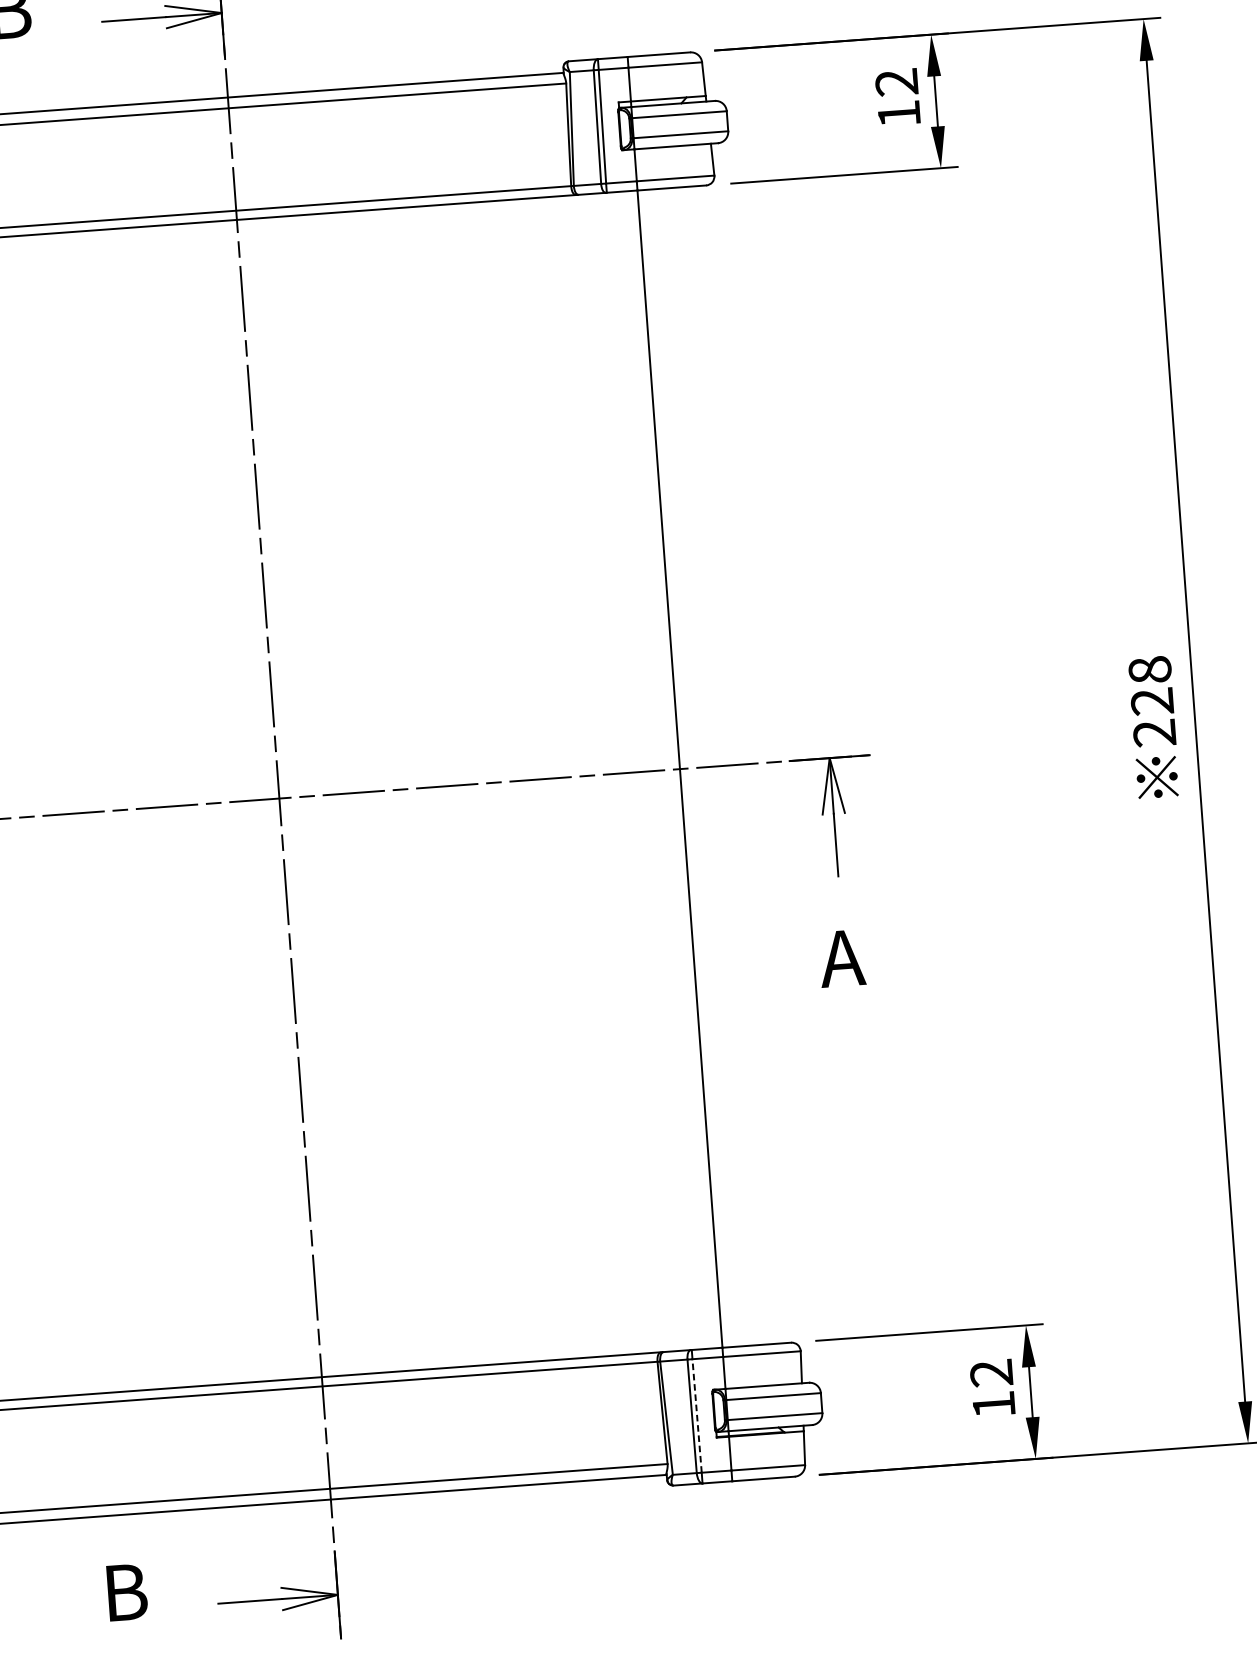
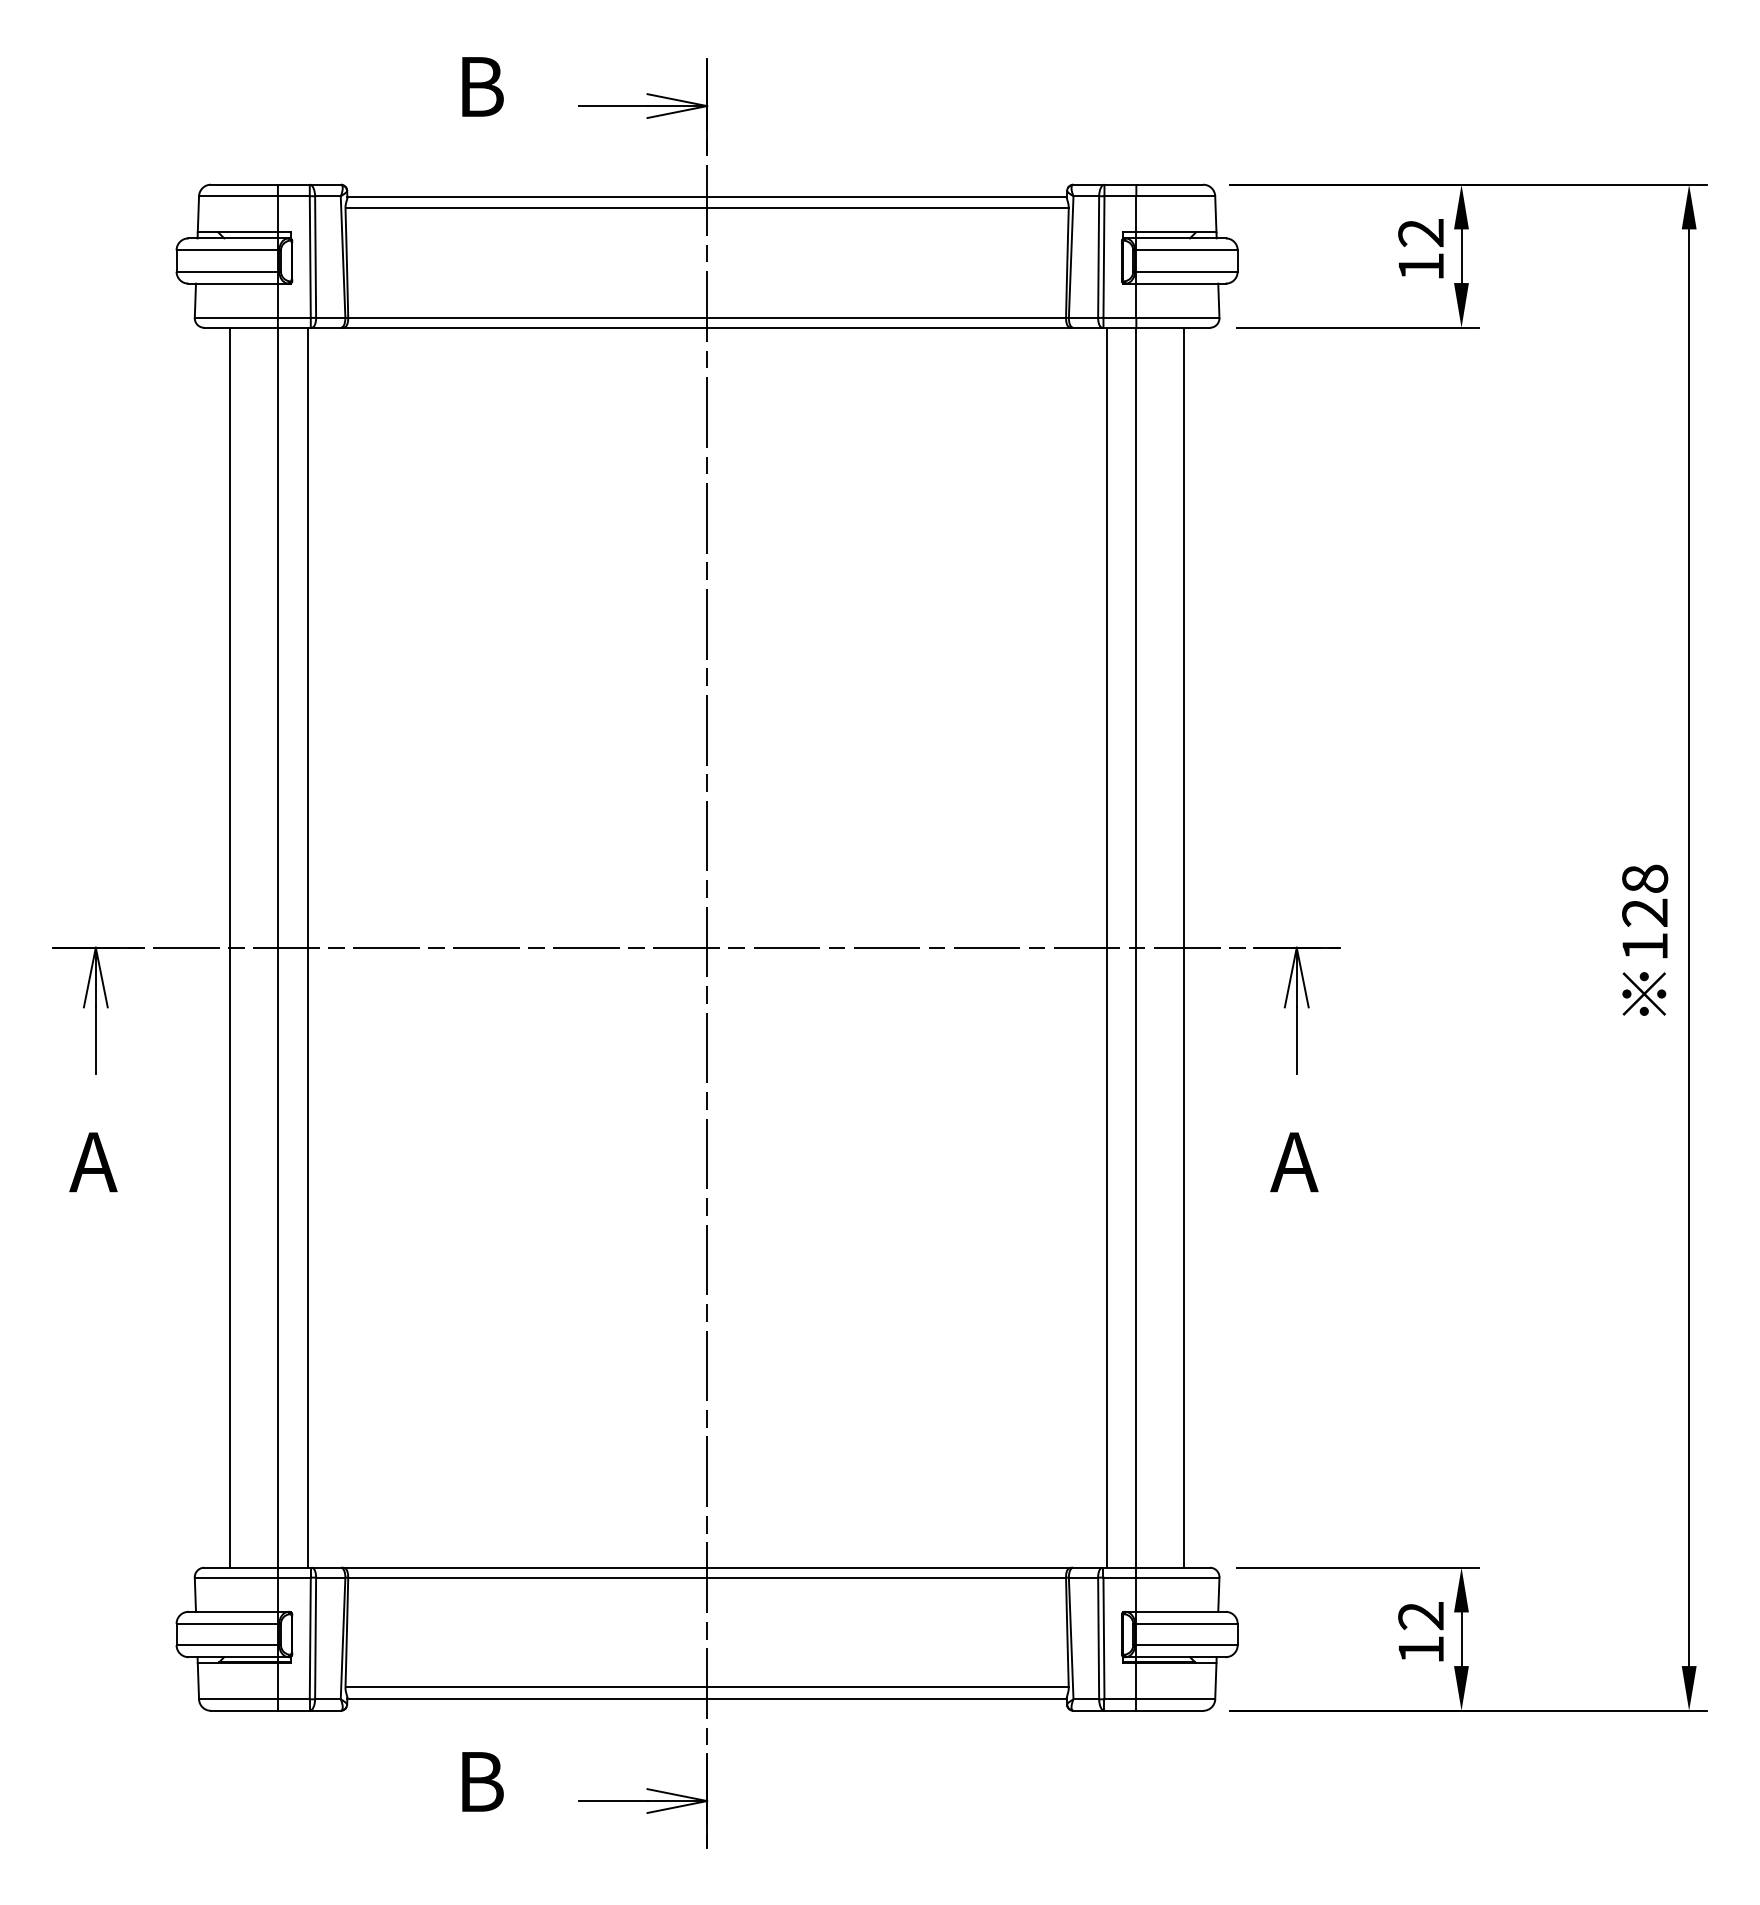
text: (1154, 733) -> (1644, 946), 228 -> 128
line: (724, 765) -> (1184, 947), added
line: (652, 770) -> (1106, 947), added
line: (696, 1416) -> (1103, 1638), dashed -> solid

